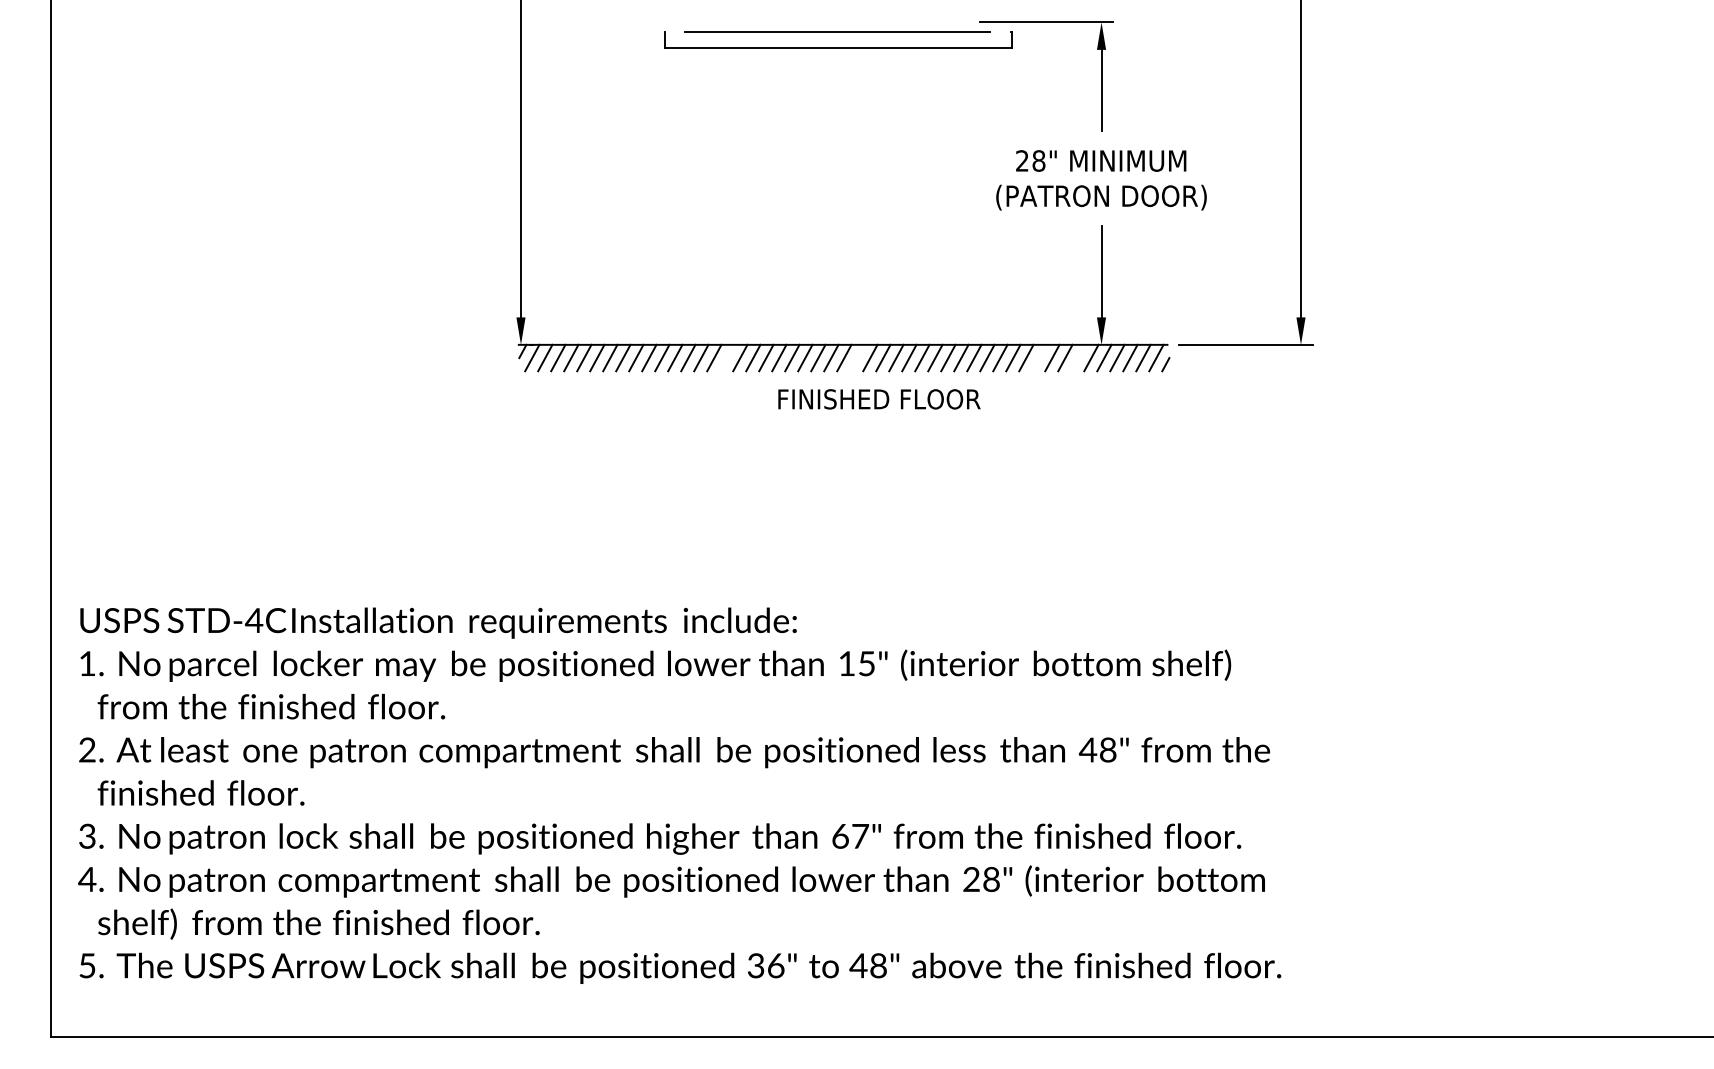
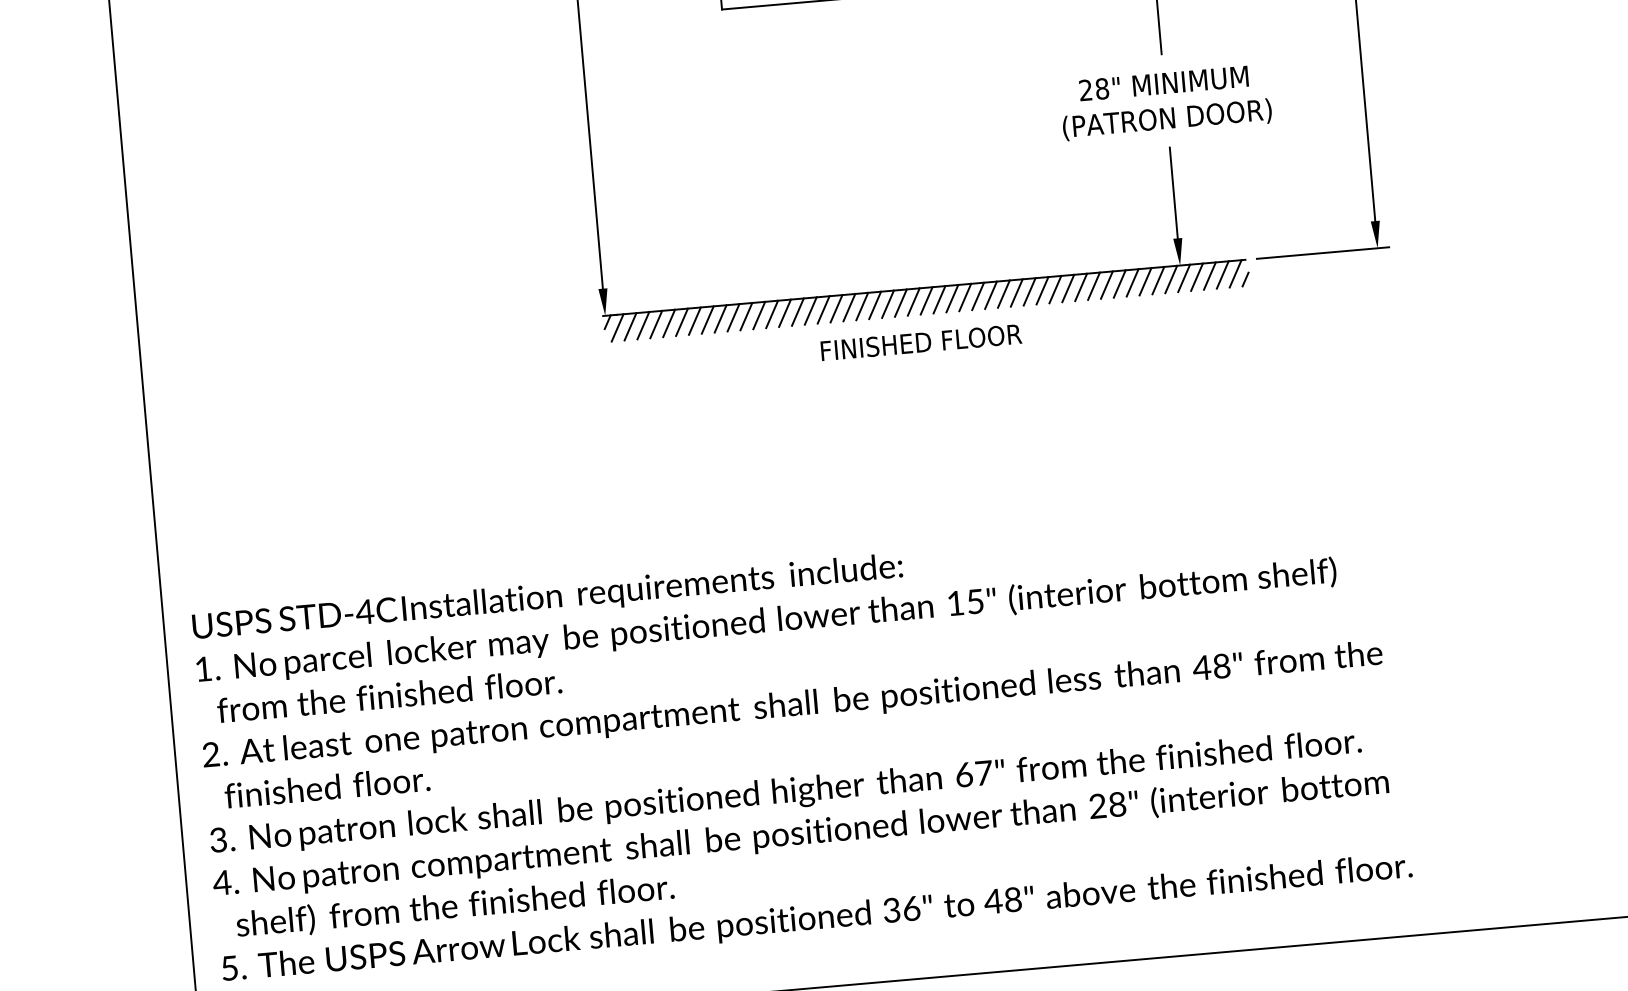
line: (727, 357) -> (810, 310), added
line: (857, 357) -> (939, 299), added
line: (1039, 357) -> (1119, 283), added
line: (1078, 357) -> (1158, 280), added
text: (879, 399) -> (921, 342), moved

